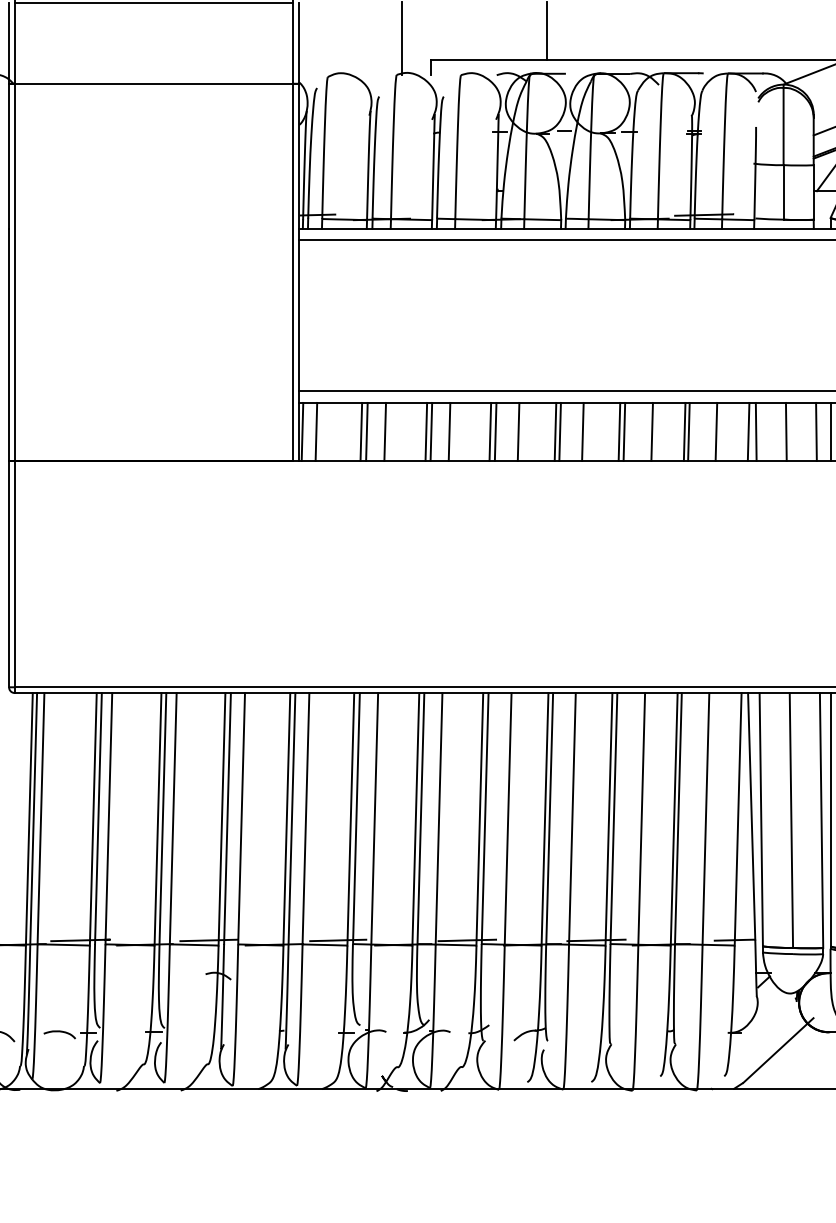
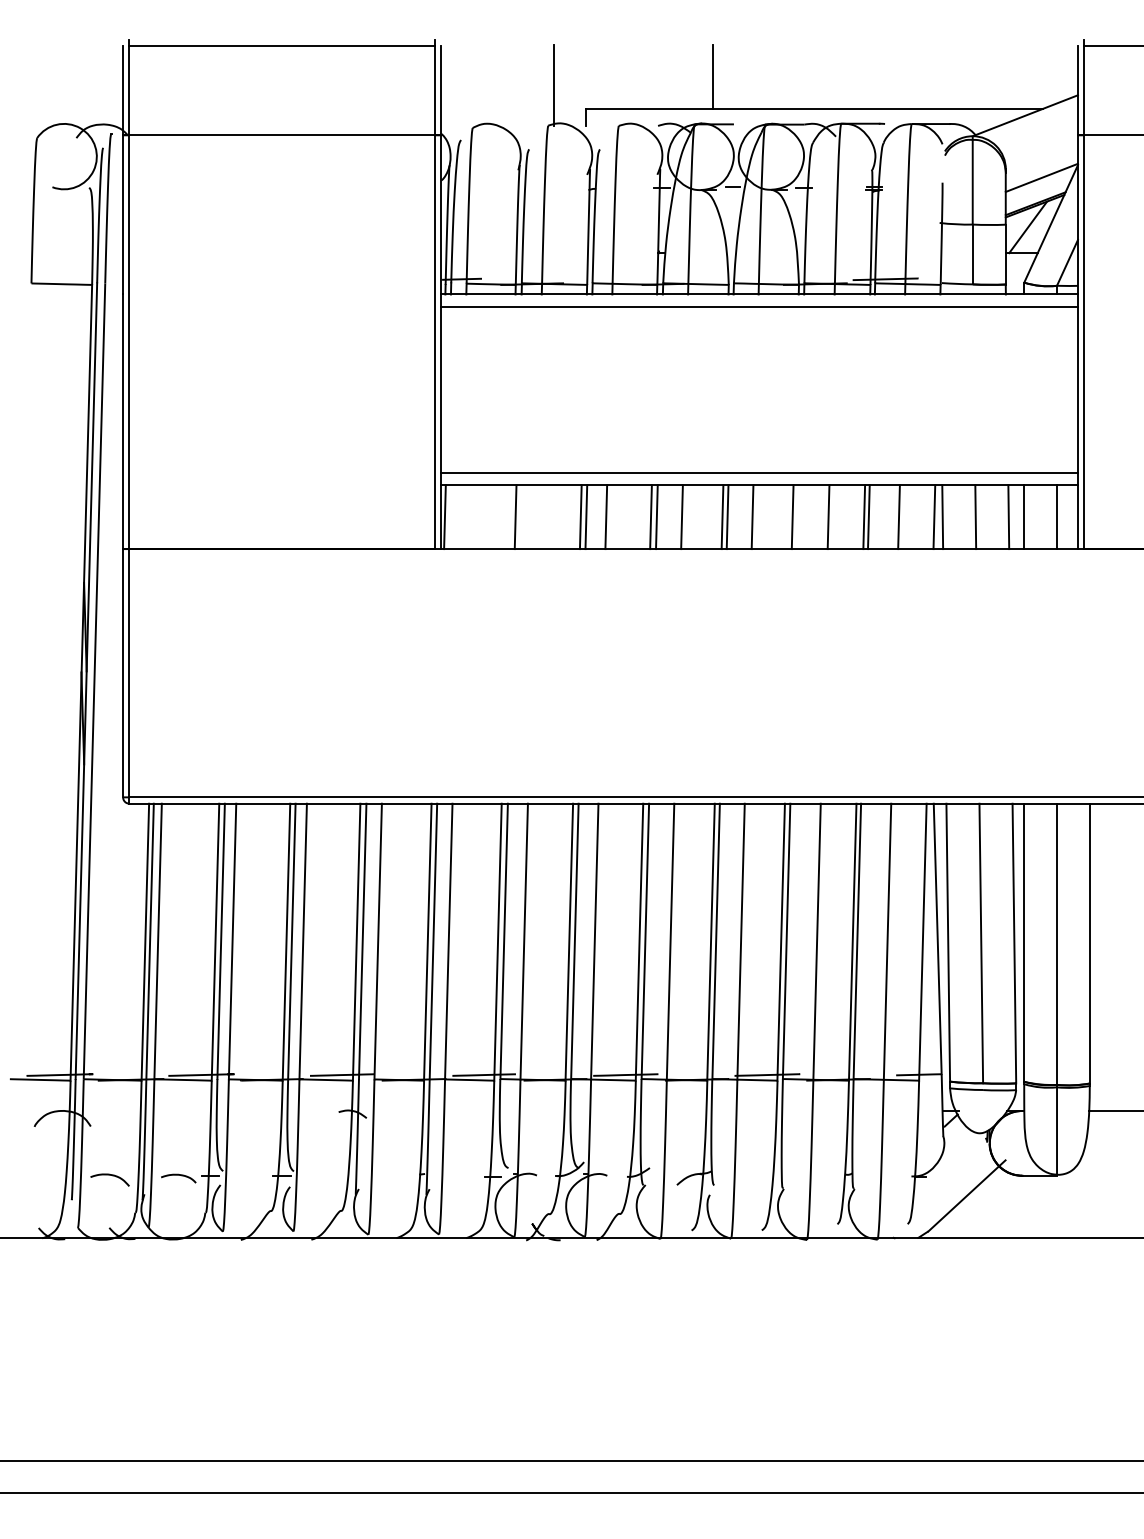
line: (316, 432) -> (460, 517), removed
line: (361, 432) -> (509, 517), removed
line: (385, 432) -> (535, 517), removed
line: (623, 432) -> (797, 517), removed

